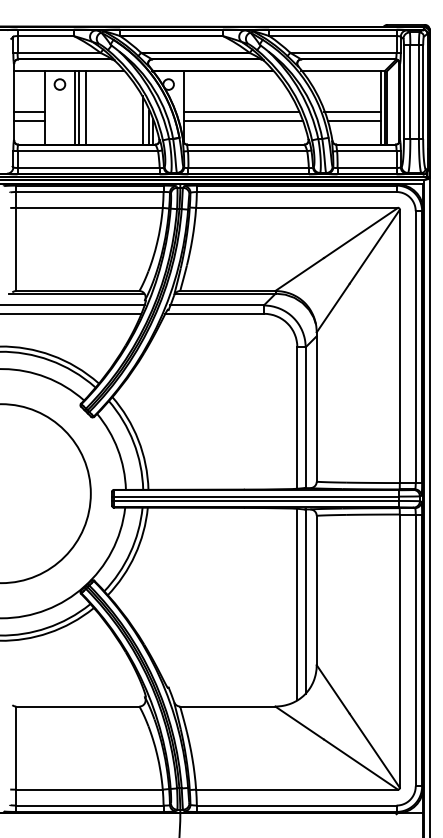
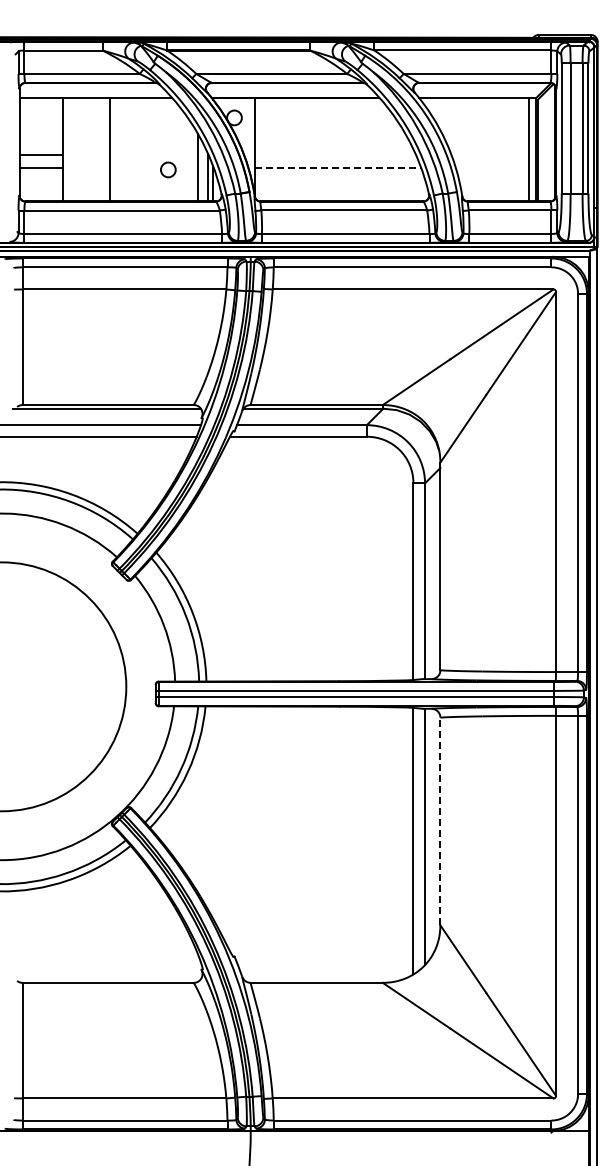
circle: (60, 84) -> (168, 169), moved
line: (75, 107) -> (104, 149), removed
line: (85, 107) -> (119, 149), removed
line: (241, 111) -> (335, 155), removed
line: (352, 111) -> (490, 155), removed
line: (243, 120) -> (338, 168), solid -> dashed
line: (354, 120) -> (492, 168), removed
line: (316, 590) -> (440, 821), solid -> dashed

